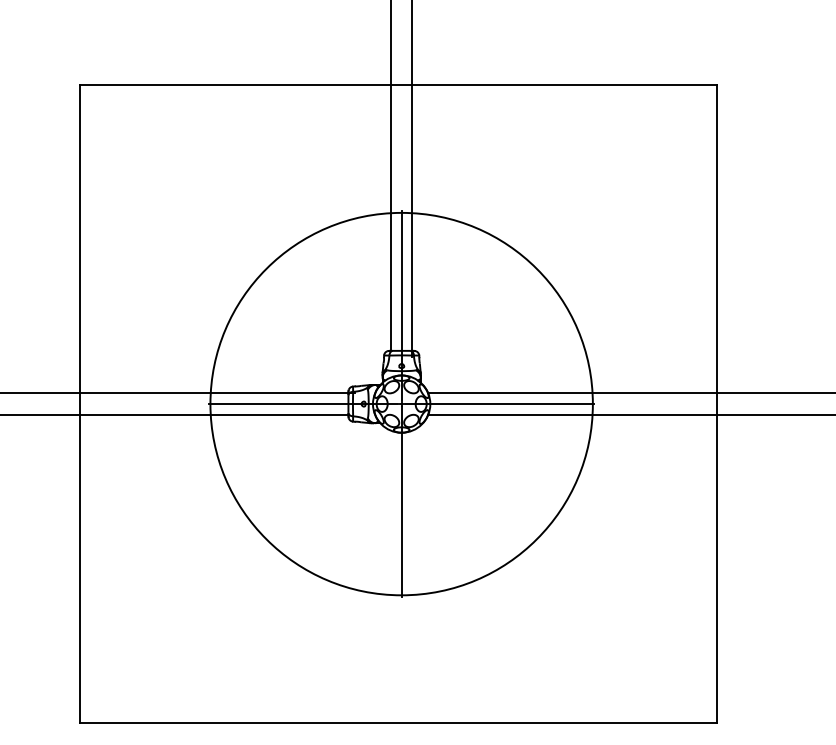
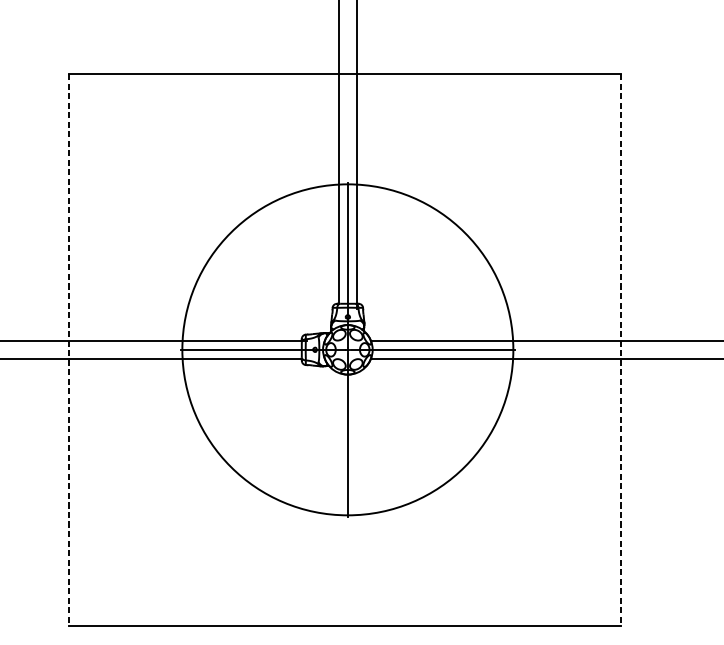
line: (79, 404) -> (69, 350), solid -> dashed
line: (717, 404) -> (621, 350), solid -> dashed

